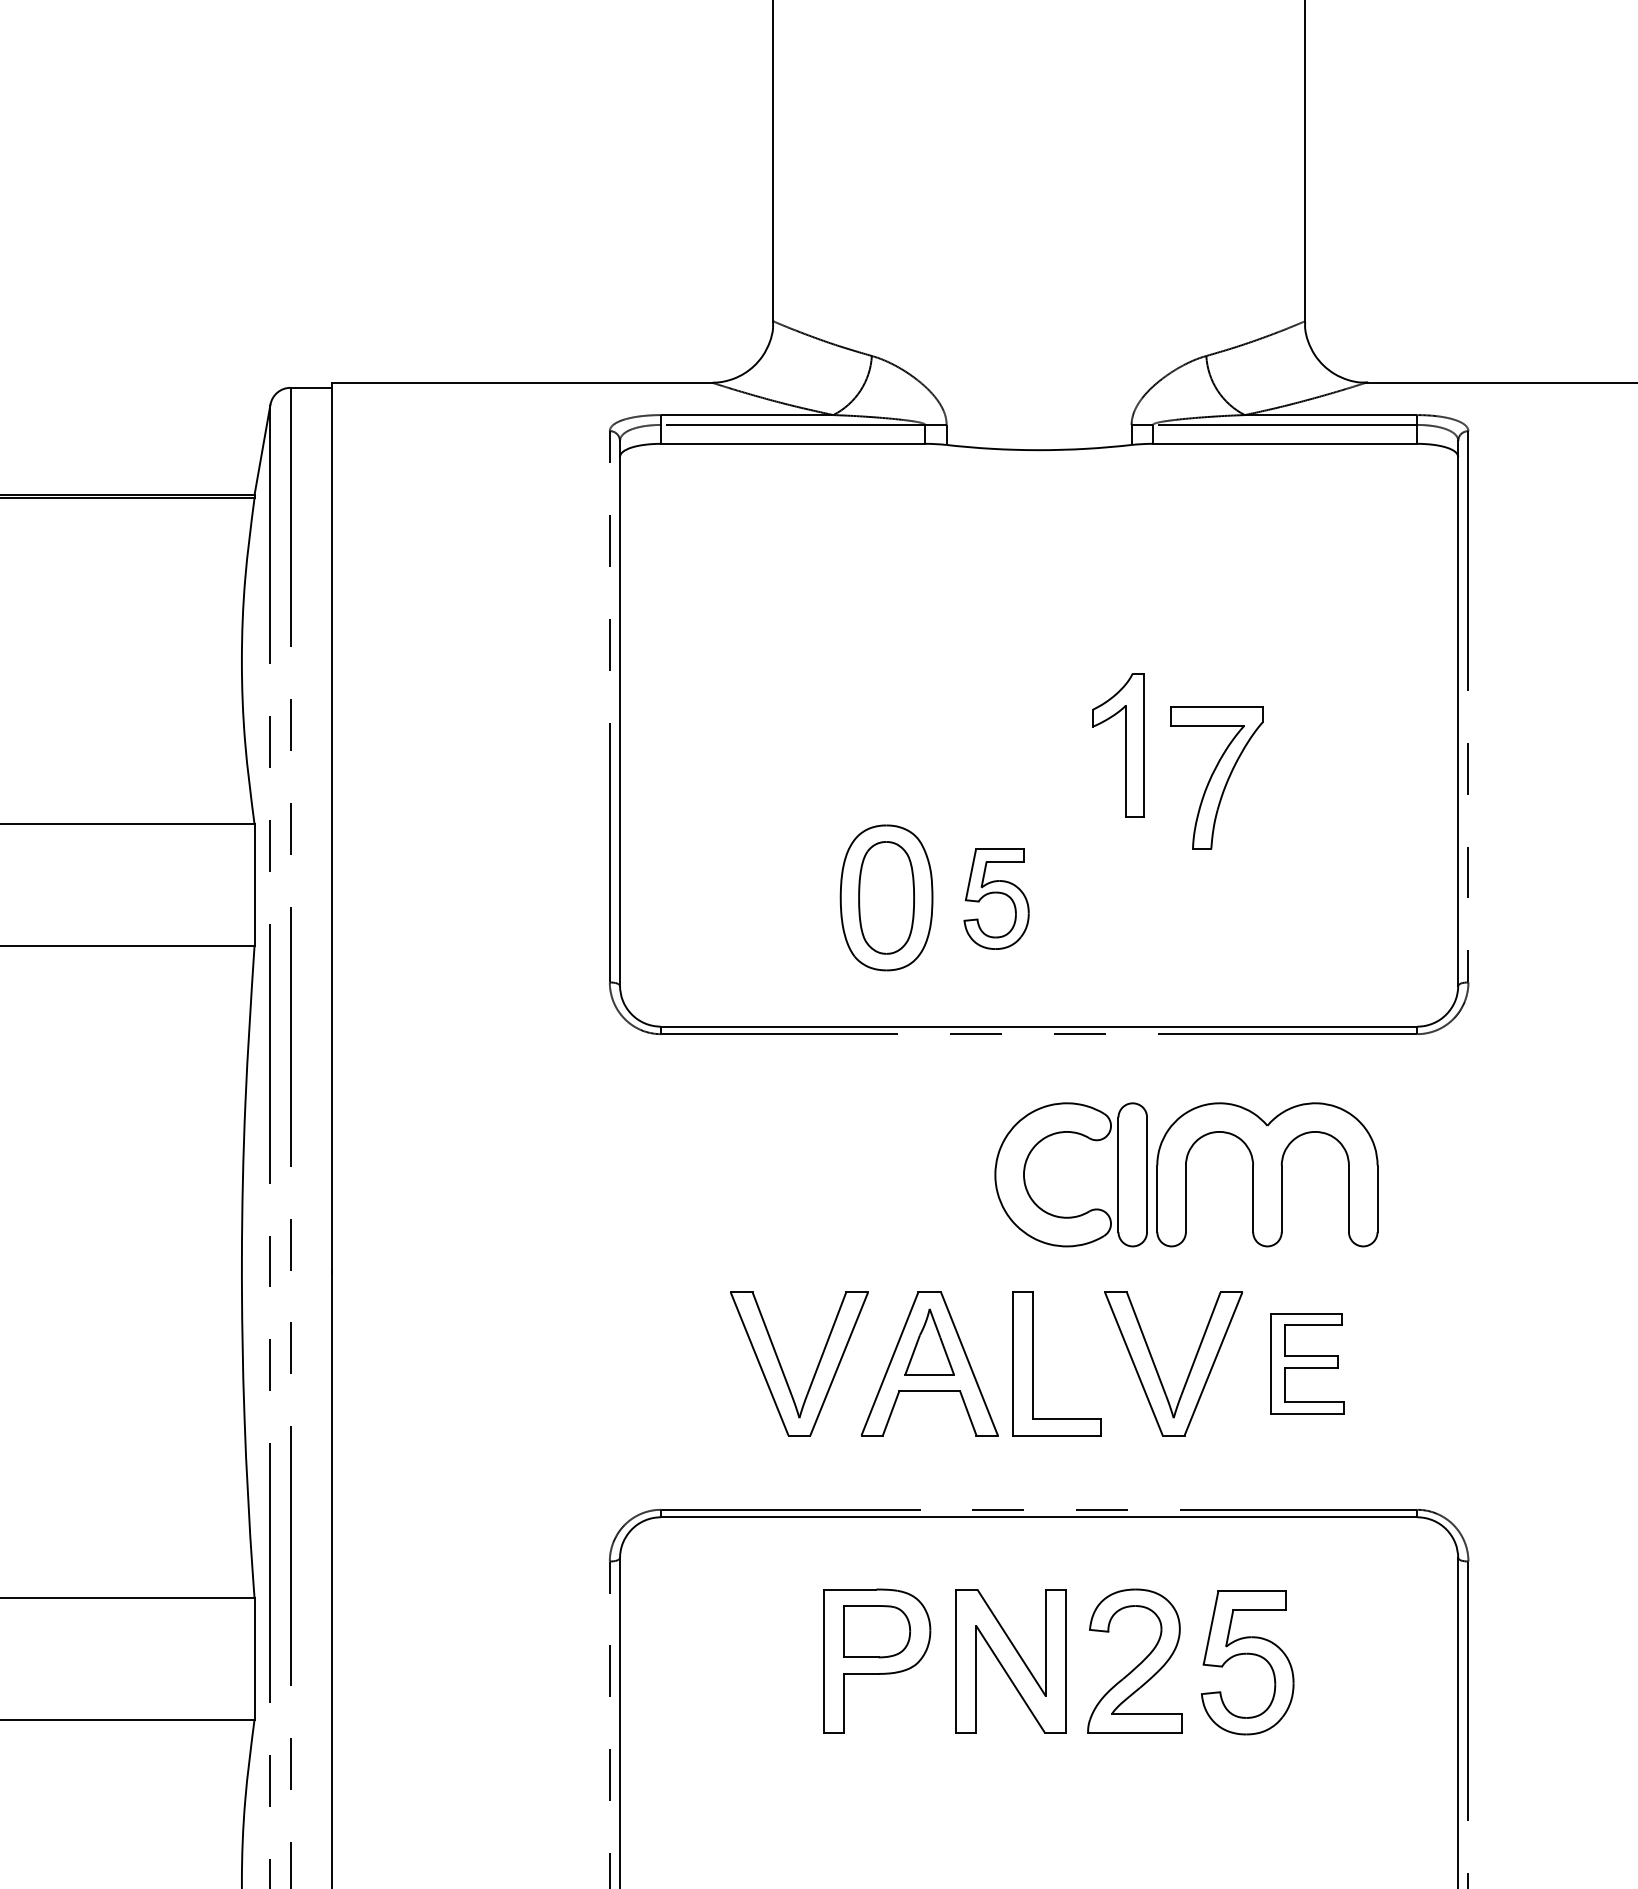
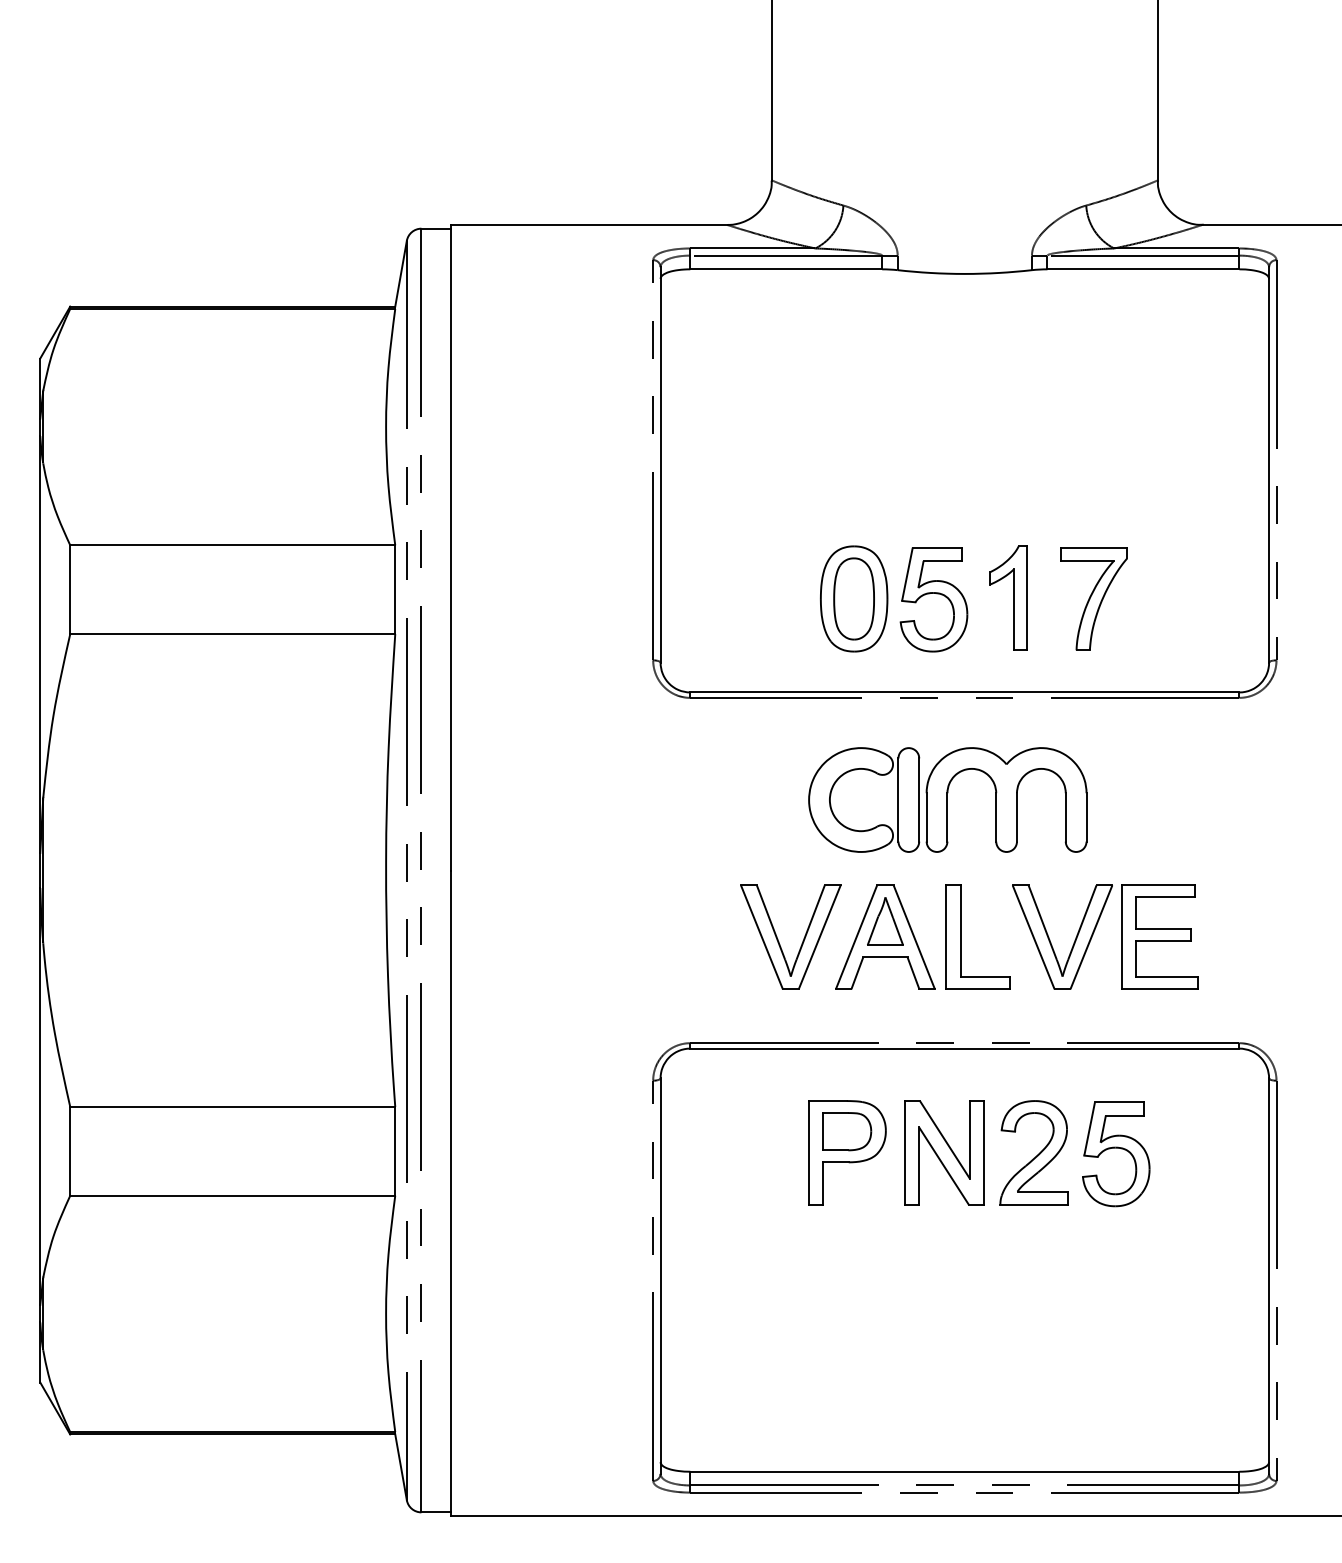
part: (1118, 744) -> (1008, 597), moved
part: (1216, 777) -> (1093, 598), moved
part: (995, 898) -> (933, 599), size x1.43
part: (1186, 1174) -> (947, 799), moved
part: (1307, 1362) -> (1159, 936), size x1.43

